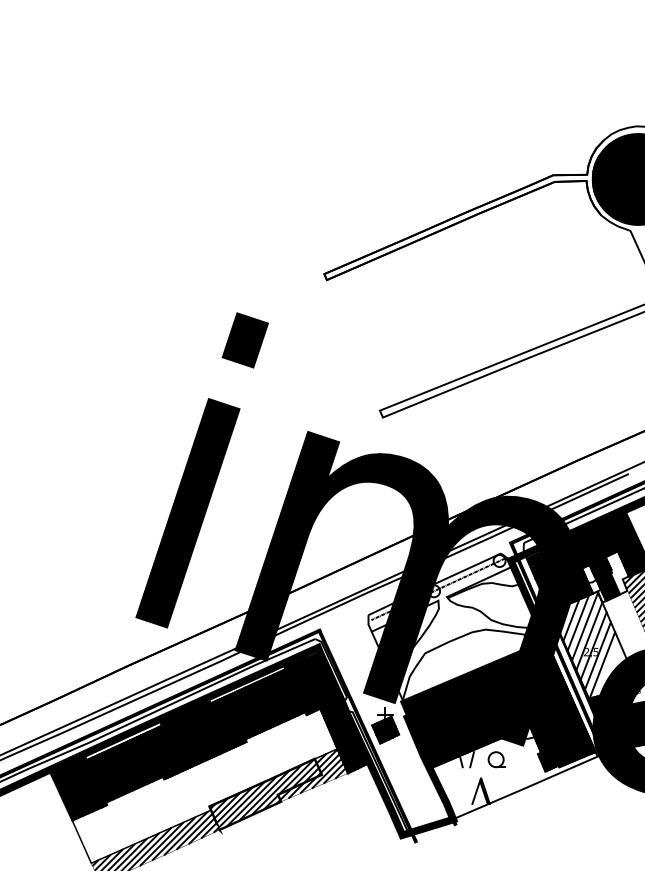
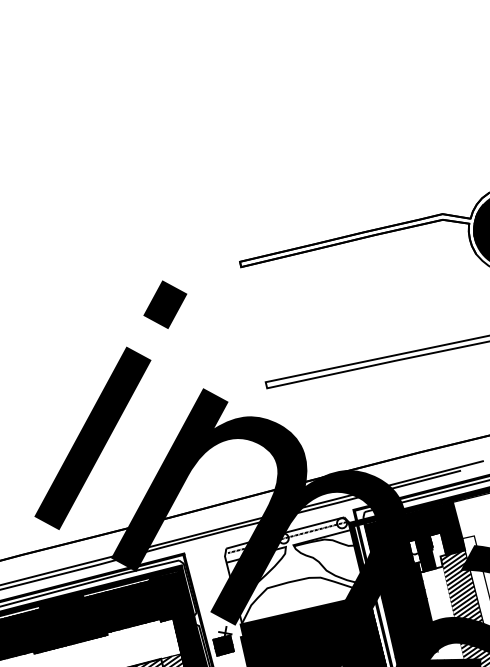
fill: (593, 644) -> (406, 605), added

